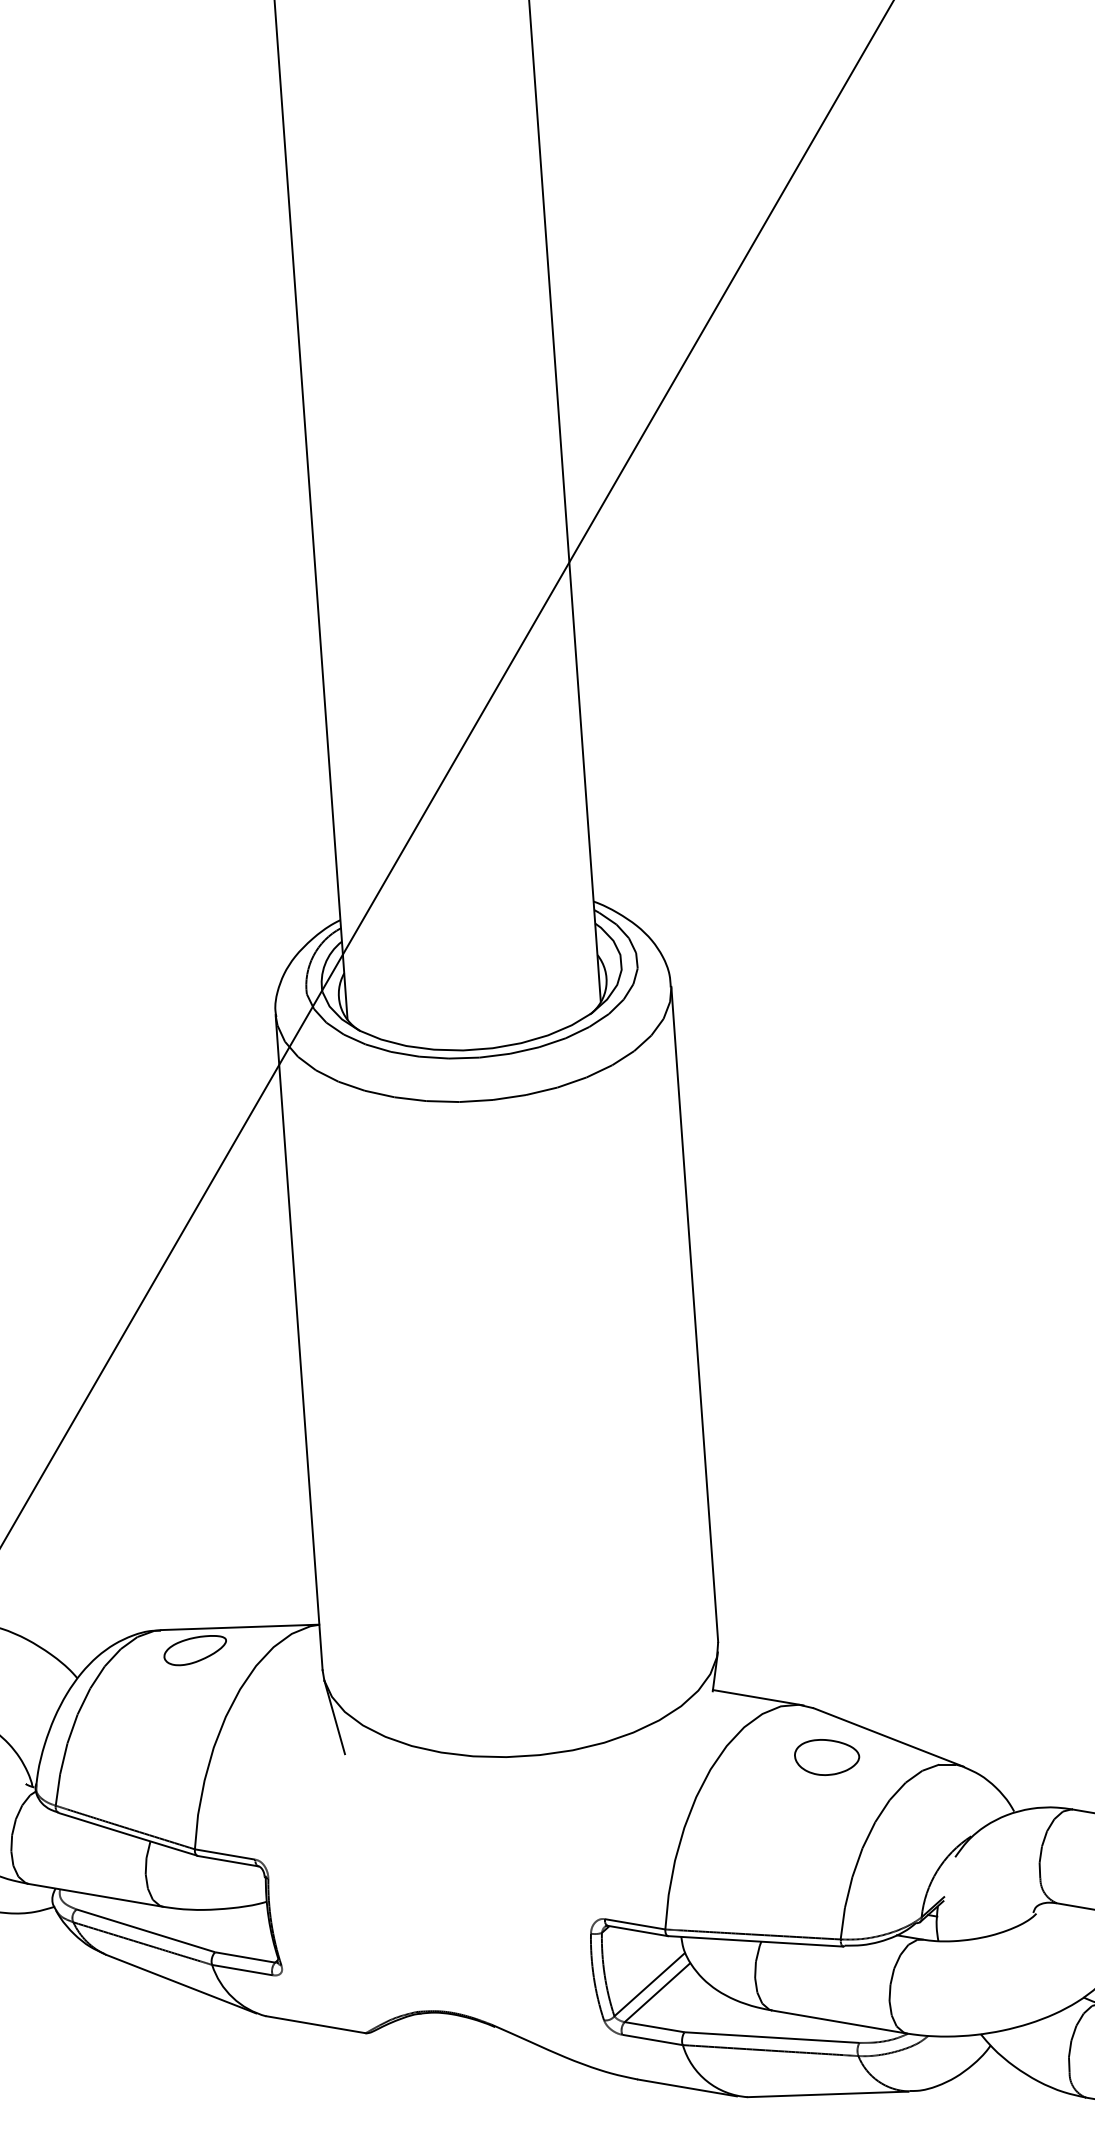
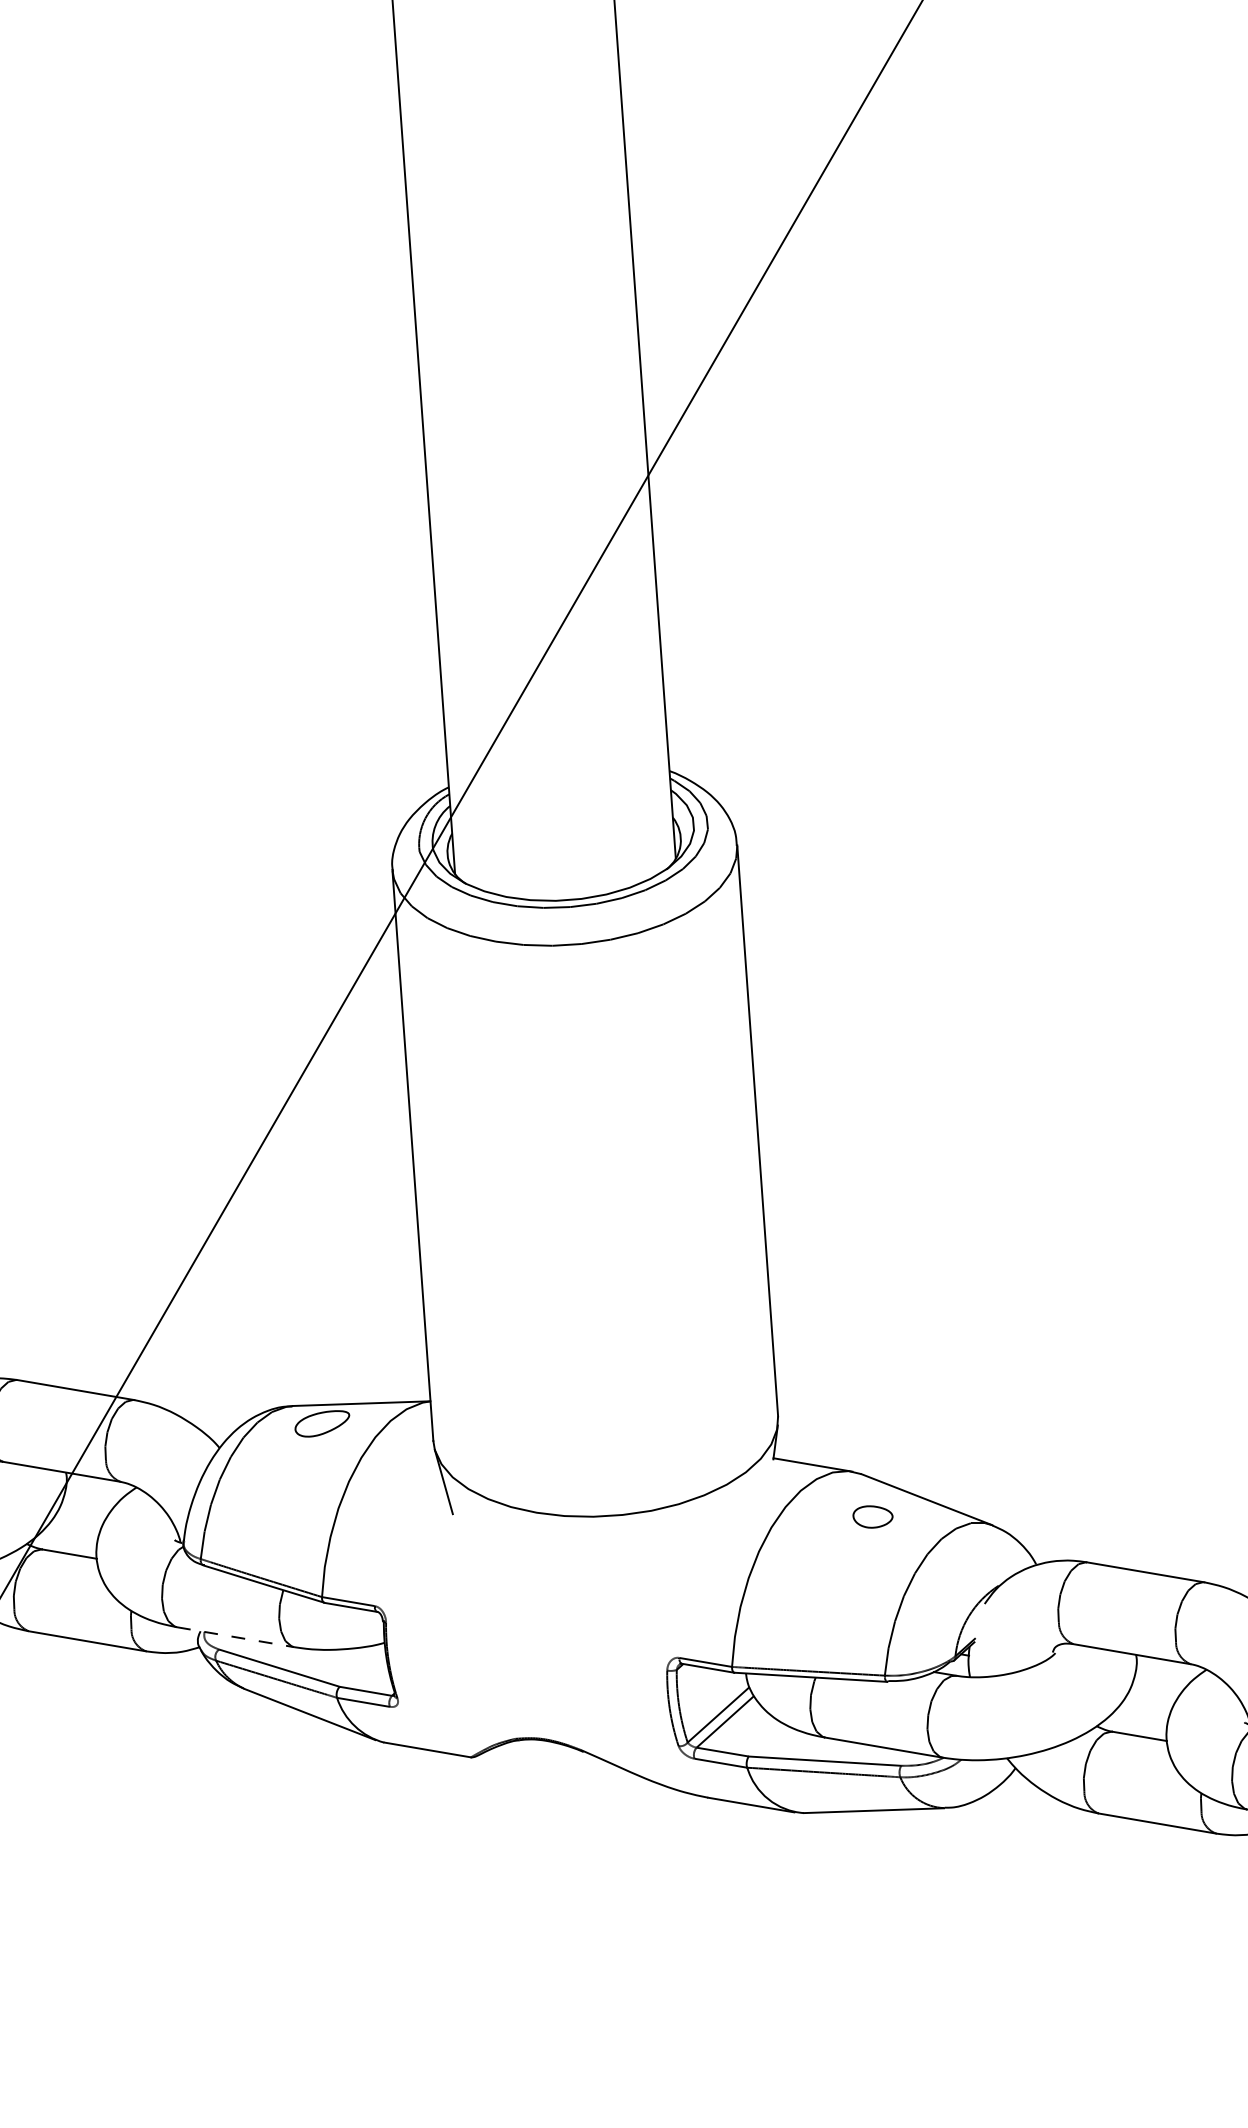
part: (826, 1756) -> (872, 1516), size x0.7
line: (96, 1895) -> (236, 1637), solid -> dashed

